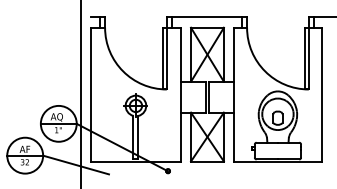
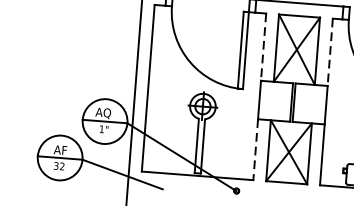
line: (180, 55) -> (263, 48), solid -> dashed
line: (234, 55) -> (330, 53), solid -> dashed
line: (180, 137) -> (255, 150), solid -> dashed

